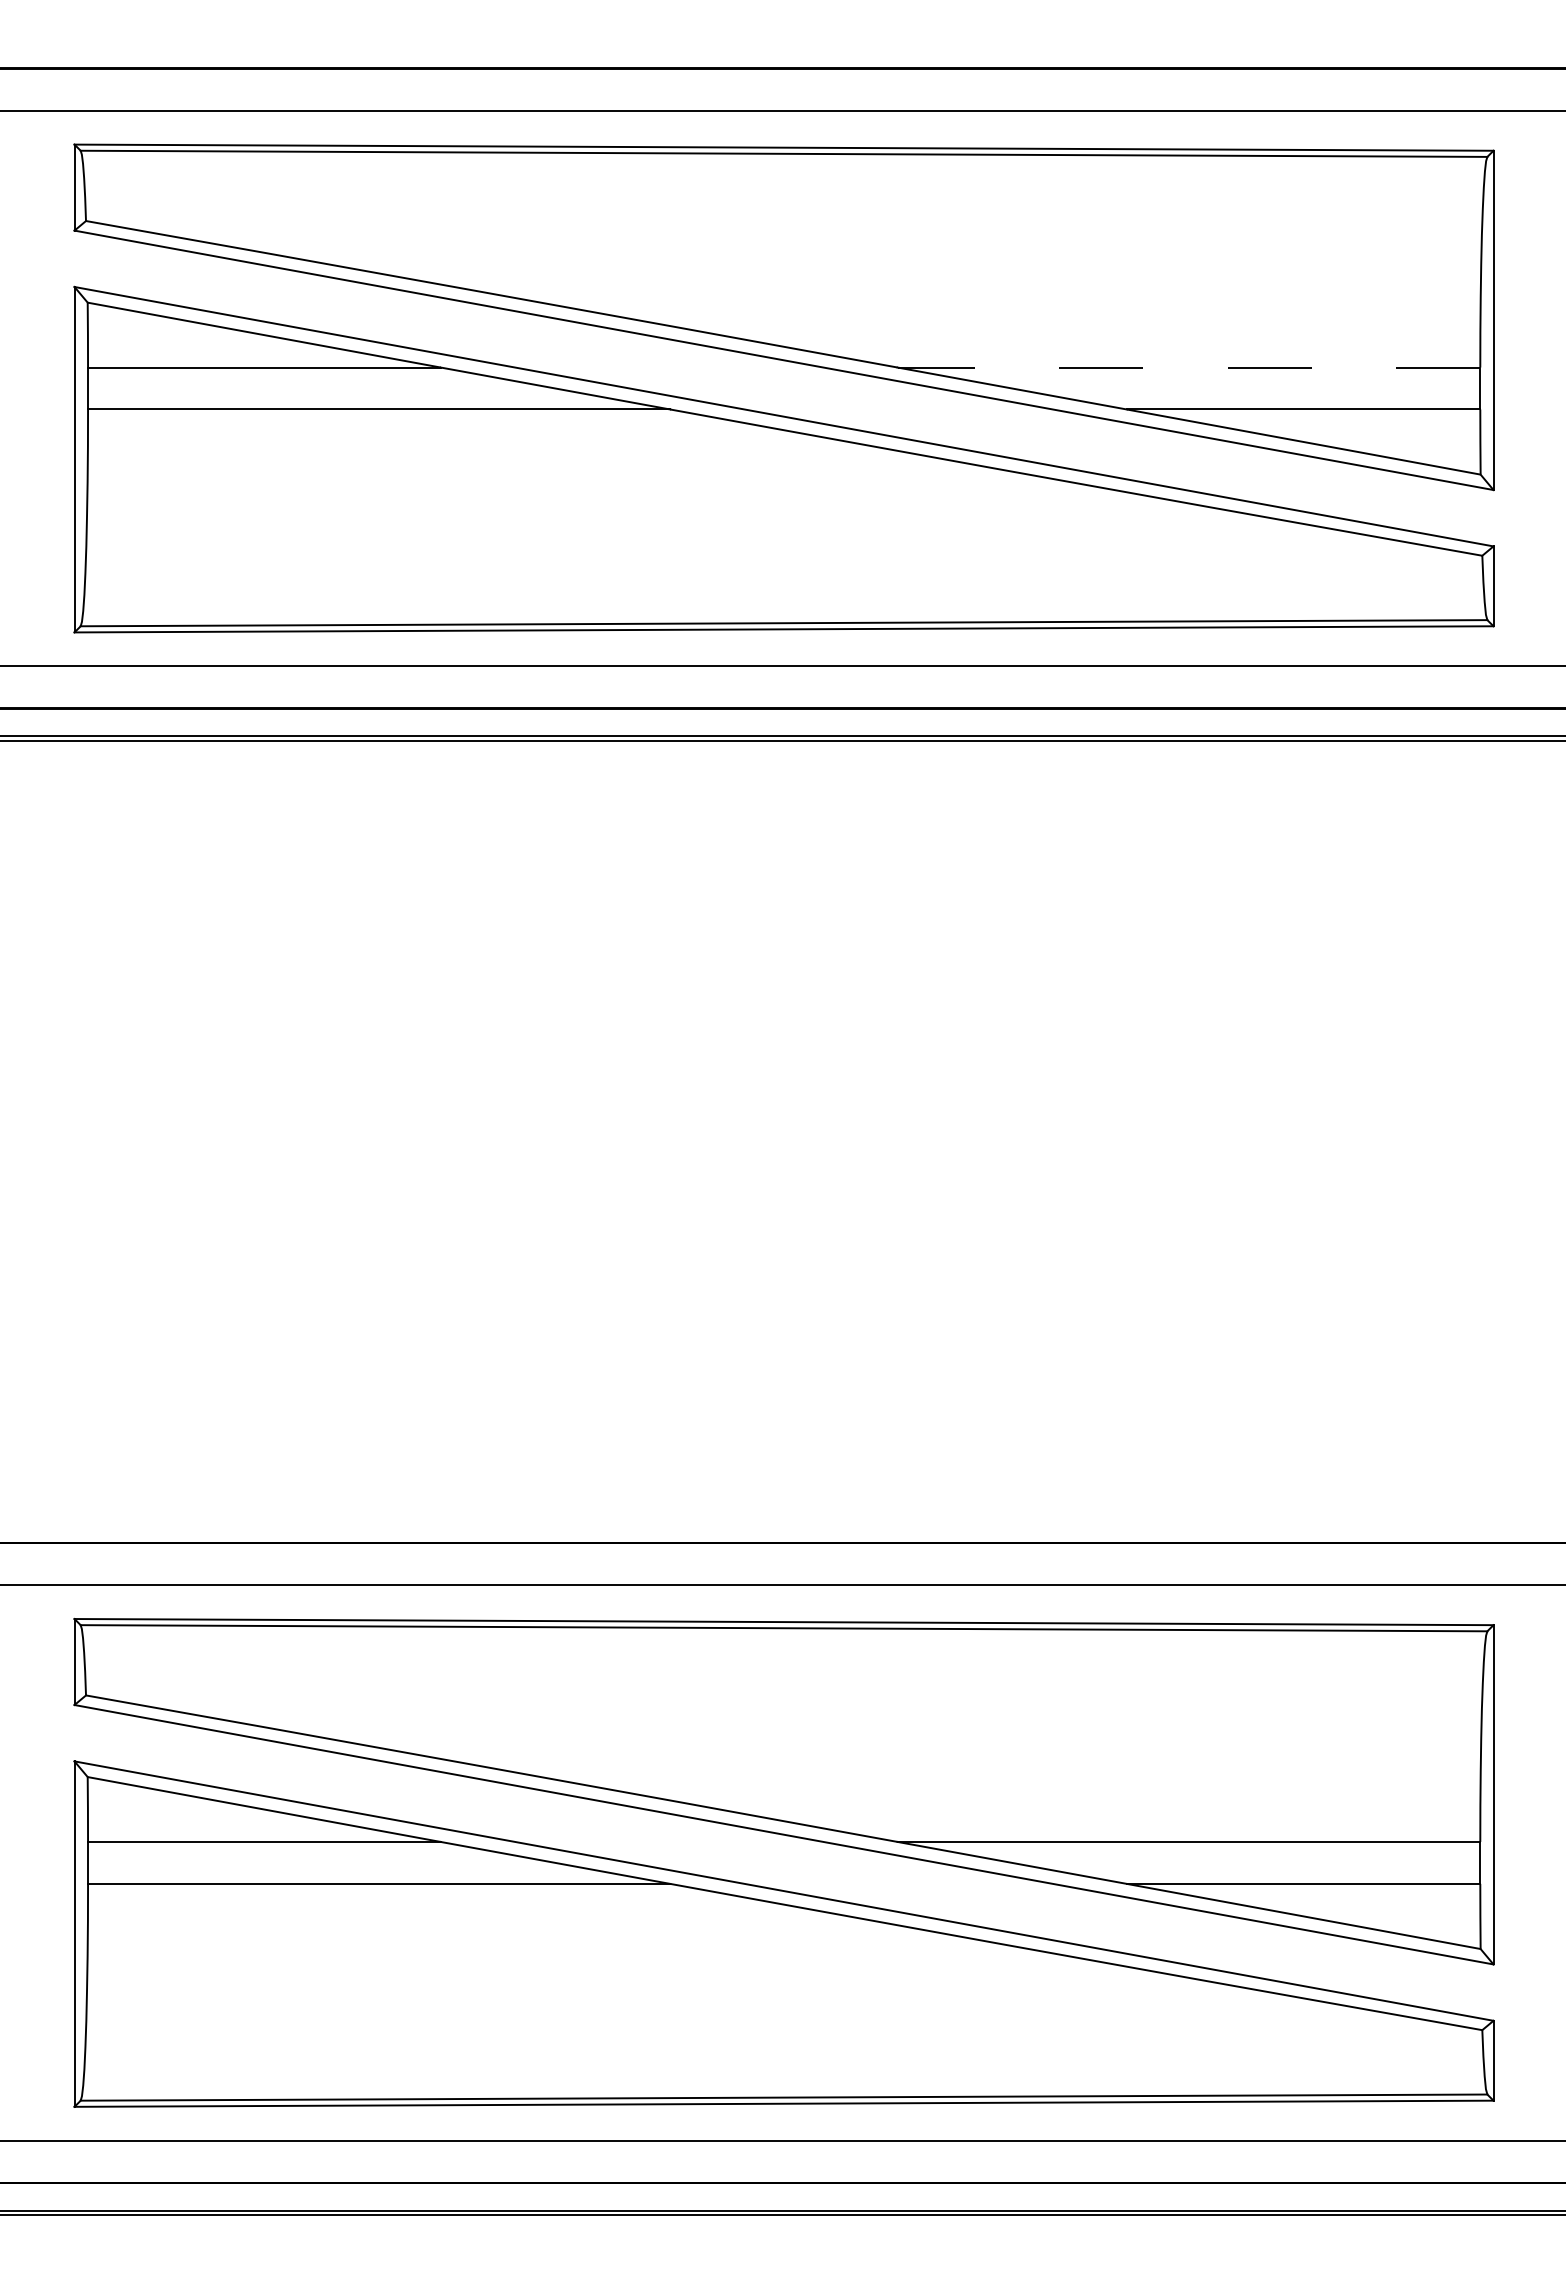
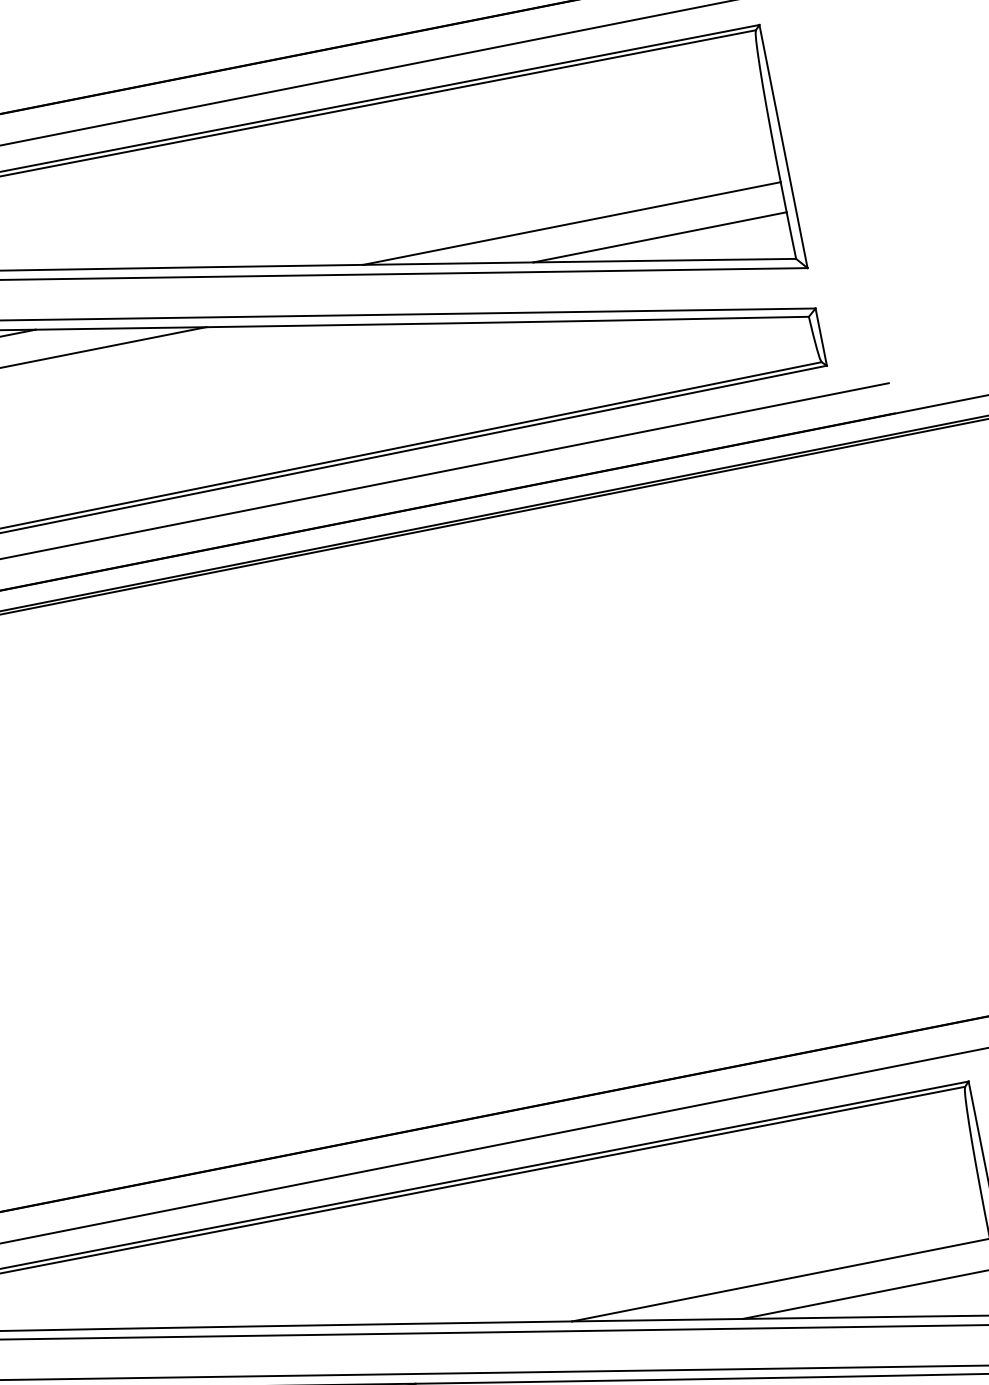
line: (1188, 367) -> (571, 223), dashed -> solid

